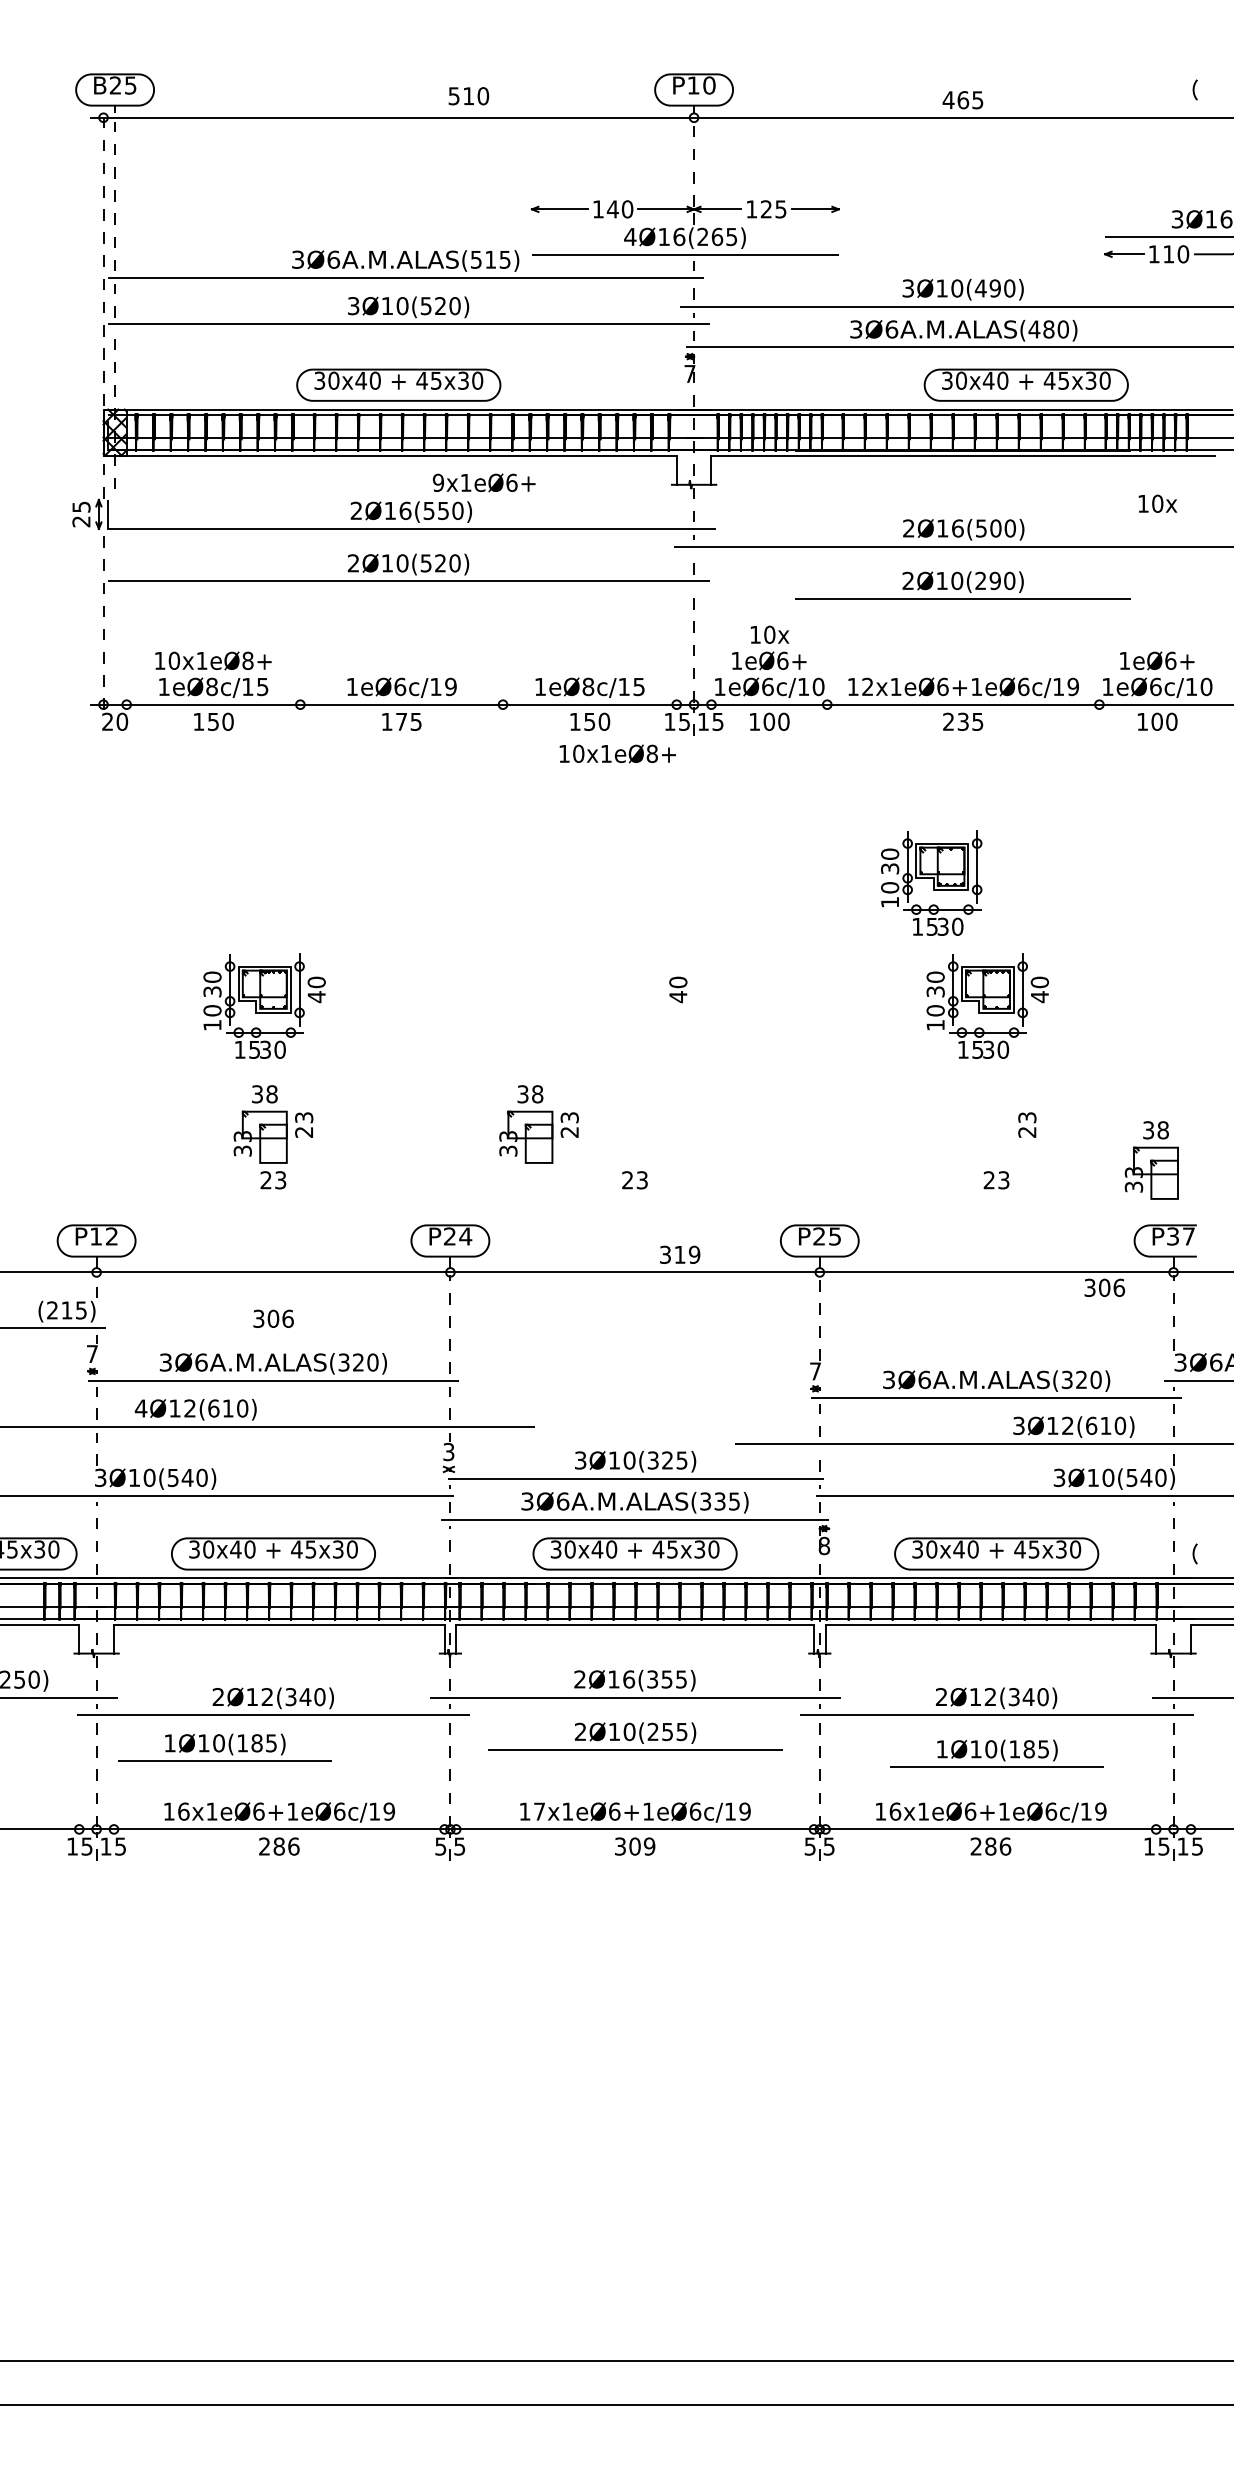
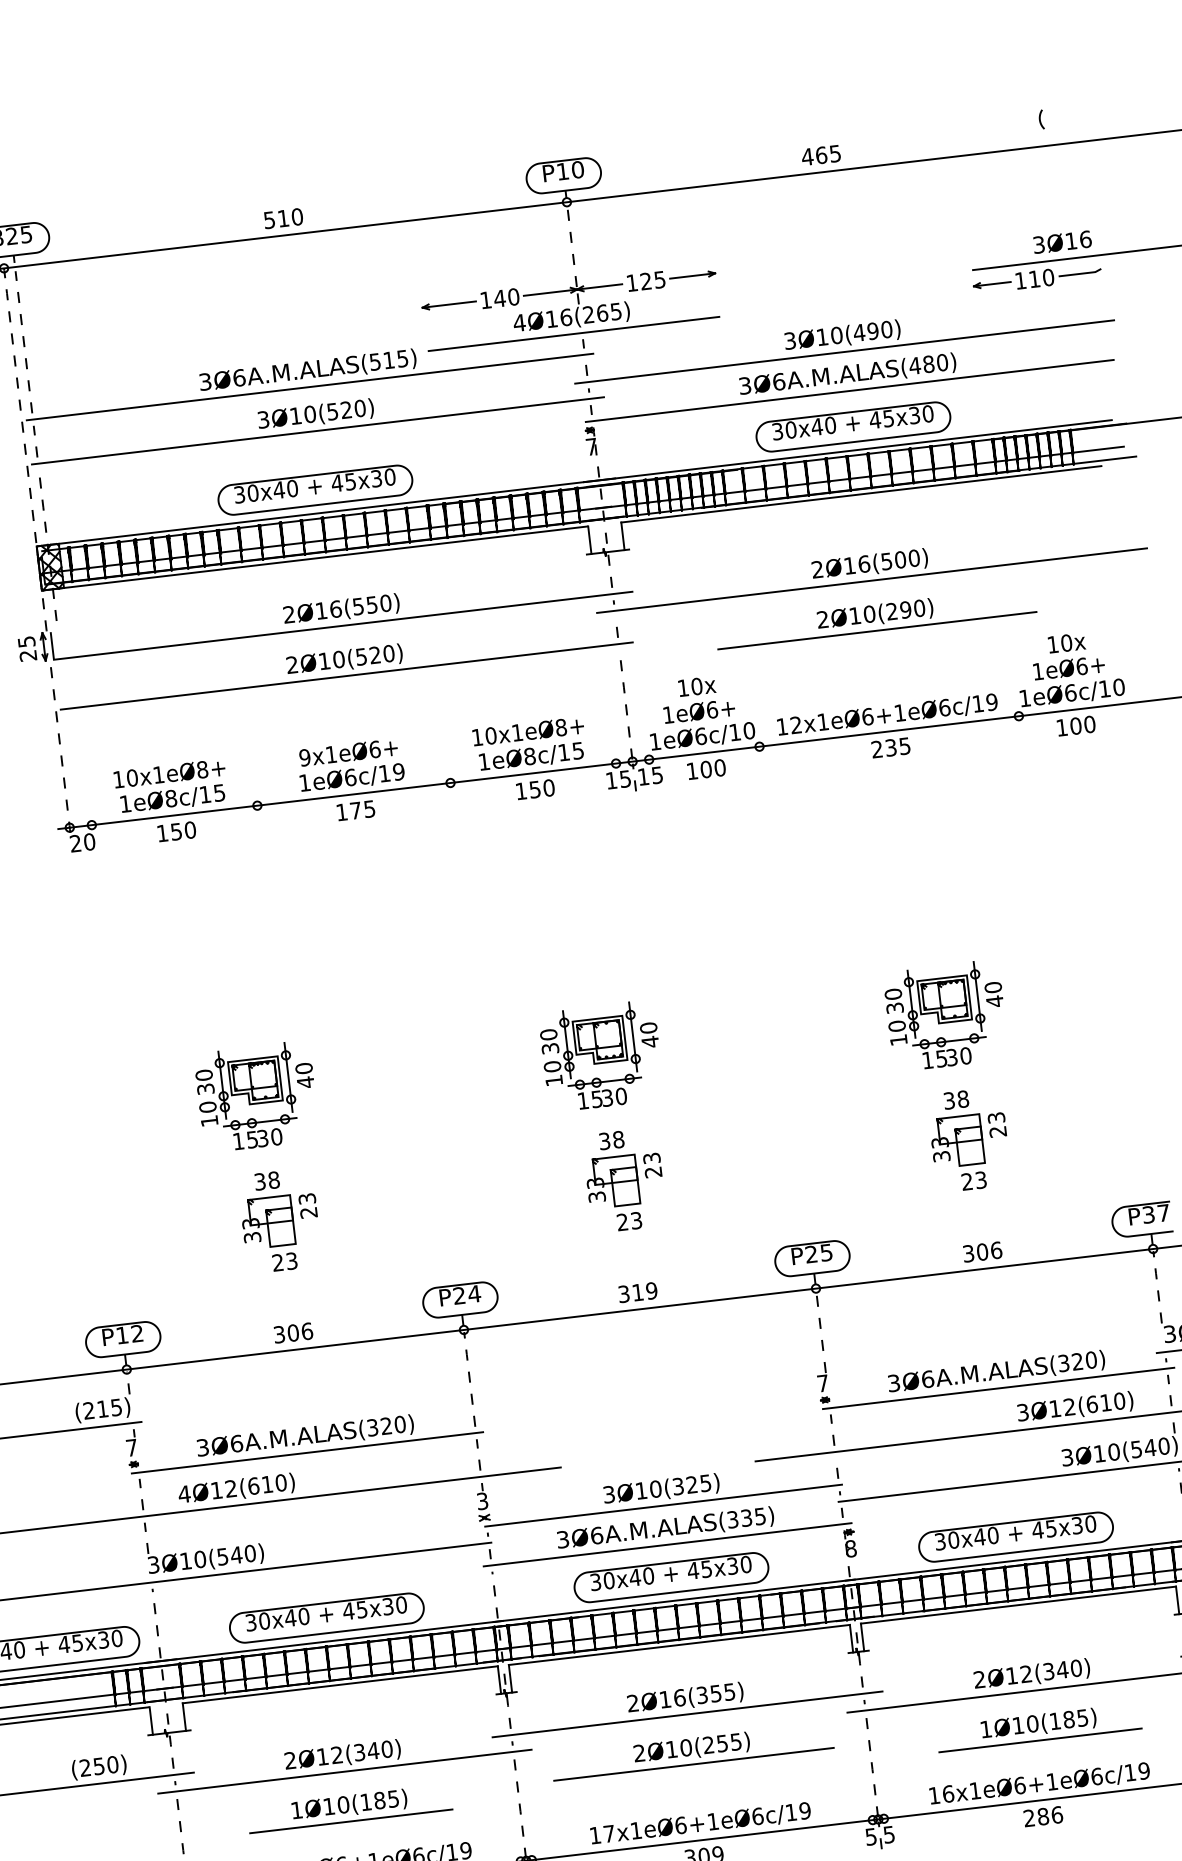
text: (468, 96) -> (283, 218), moved
part: (1025, 384) -> (852, 426), moved
text: (483, 482) -> (347, 752), moved
text: (1157, 503) -> (1066, 642), moved
text: (617, 753) -> (528, 731), moved
part: (931, 882) -> (591, 1057), moved
part: (538, 1124) -> (622, 1168), moved
part: (1151, 1160) -> (955, 1129), moved
text: (680, 1254) -> (638, 1292), moved
text: (1104, 1287) -> (982, 1251), moved
text: (273, 1318) -> (293, 1332), moved
part: (224, 1747) -> (349, 1808), moved

